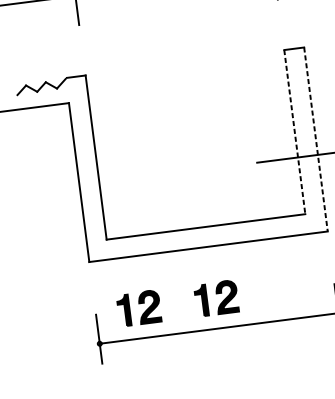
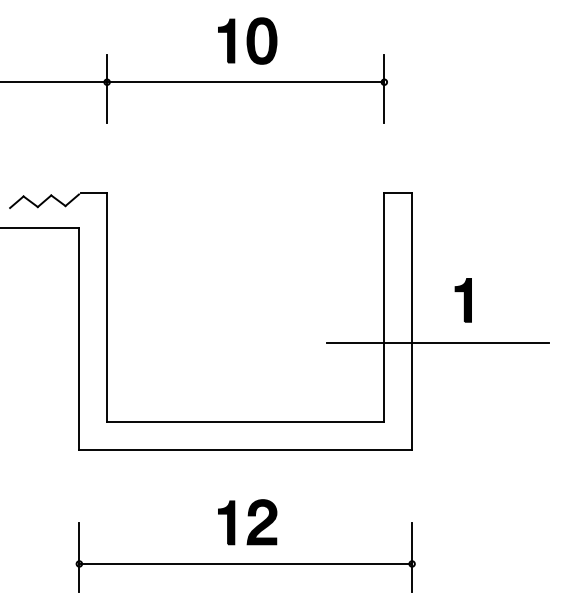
line: (294, 131) -> (384, 307), dashed -> solid
line: (316, 140) -> (412, 322), dashed -> solid
part: (139, 304) -> (140, 516), removed

